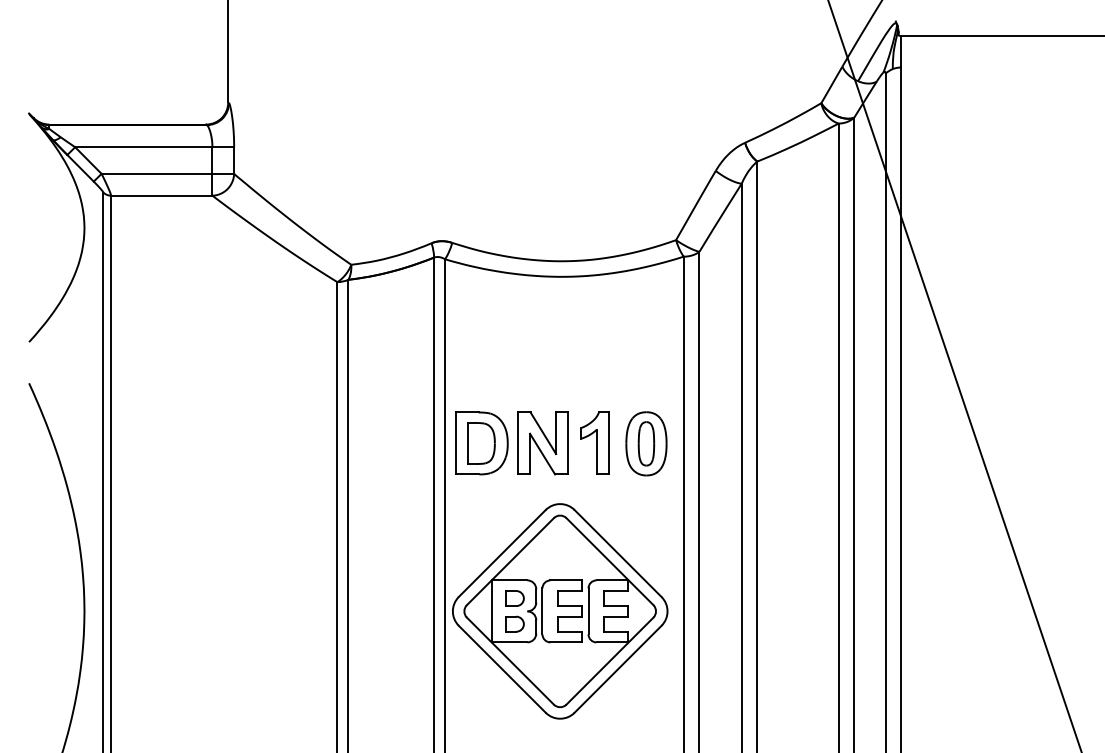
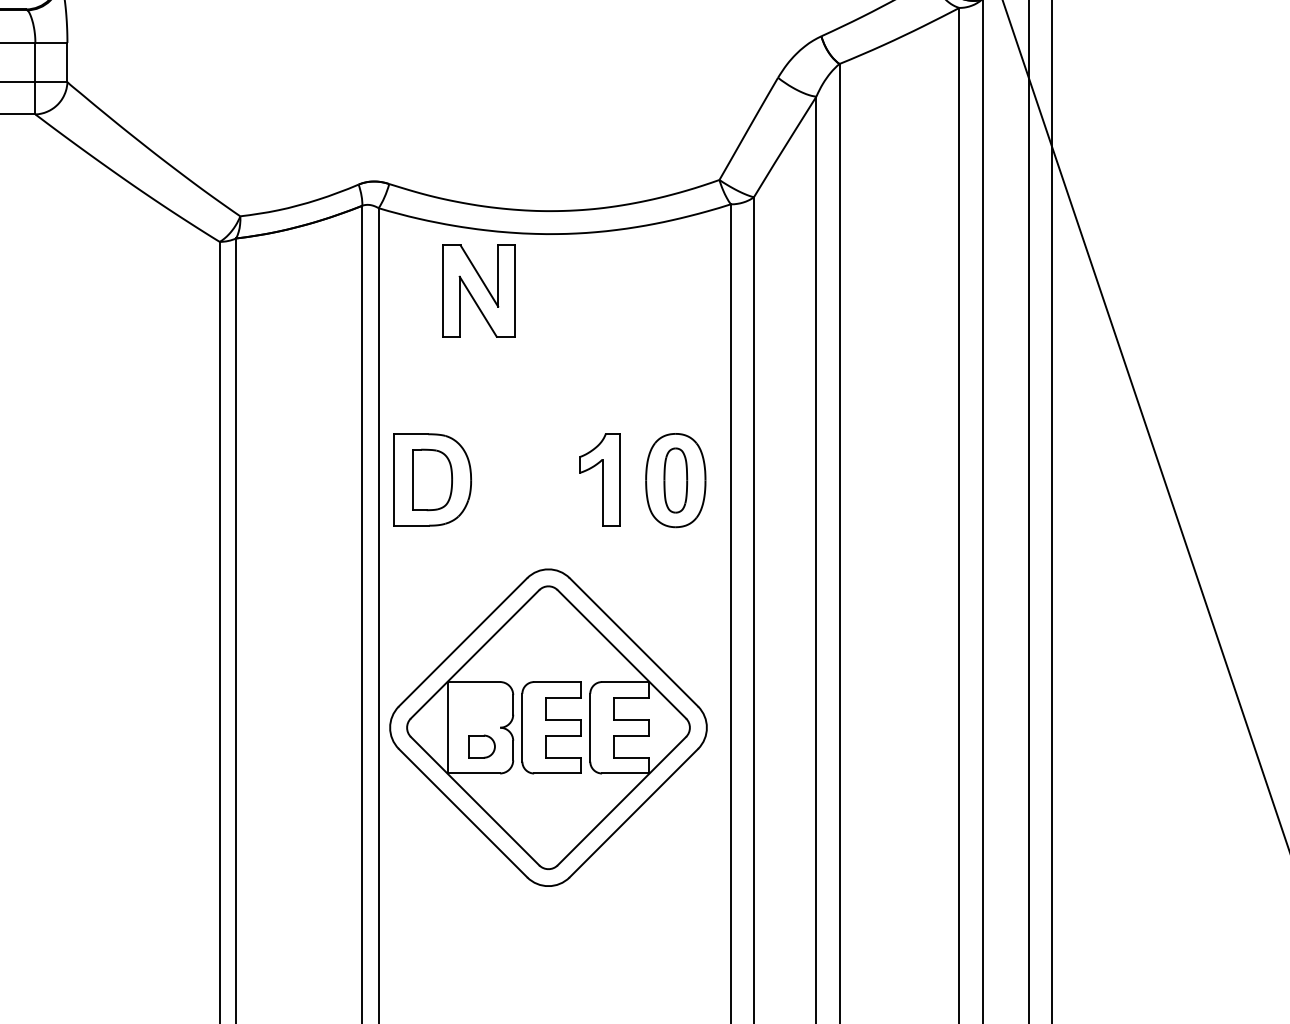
part: (542, 443) -> (478, 291), moved
part: (514, 598) -> (481, 708), removed

